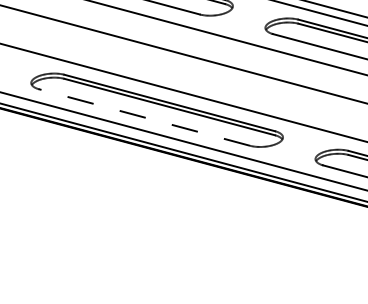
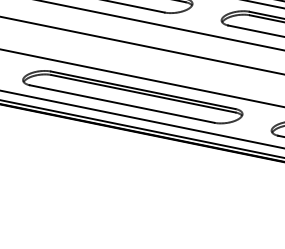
line: (143, 117) -> (121, 104), dashed -> solid

